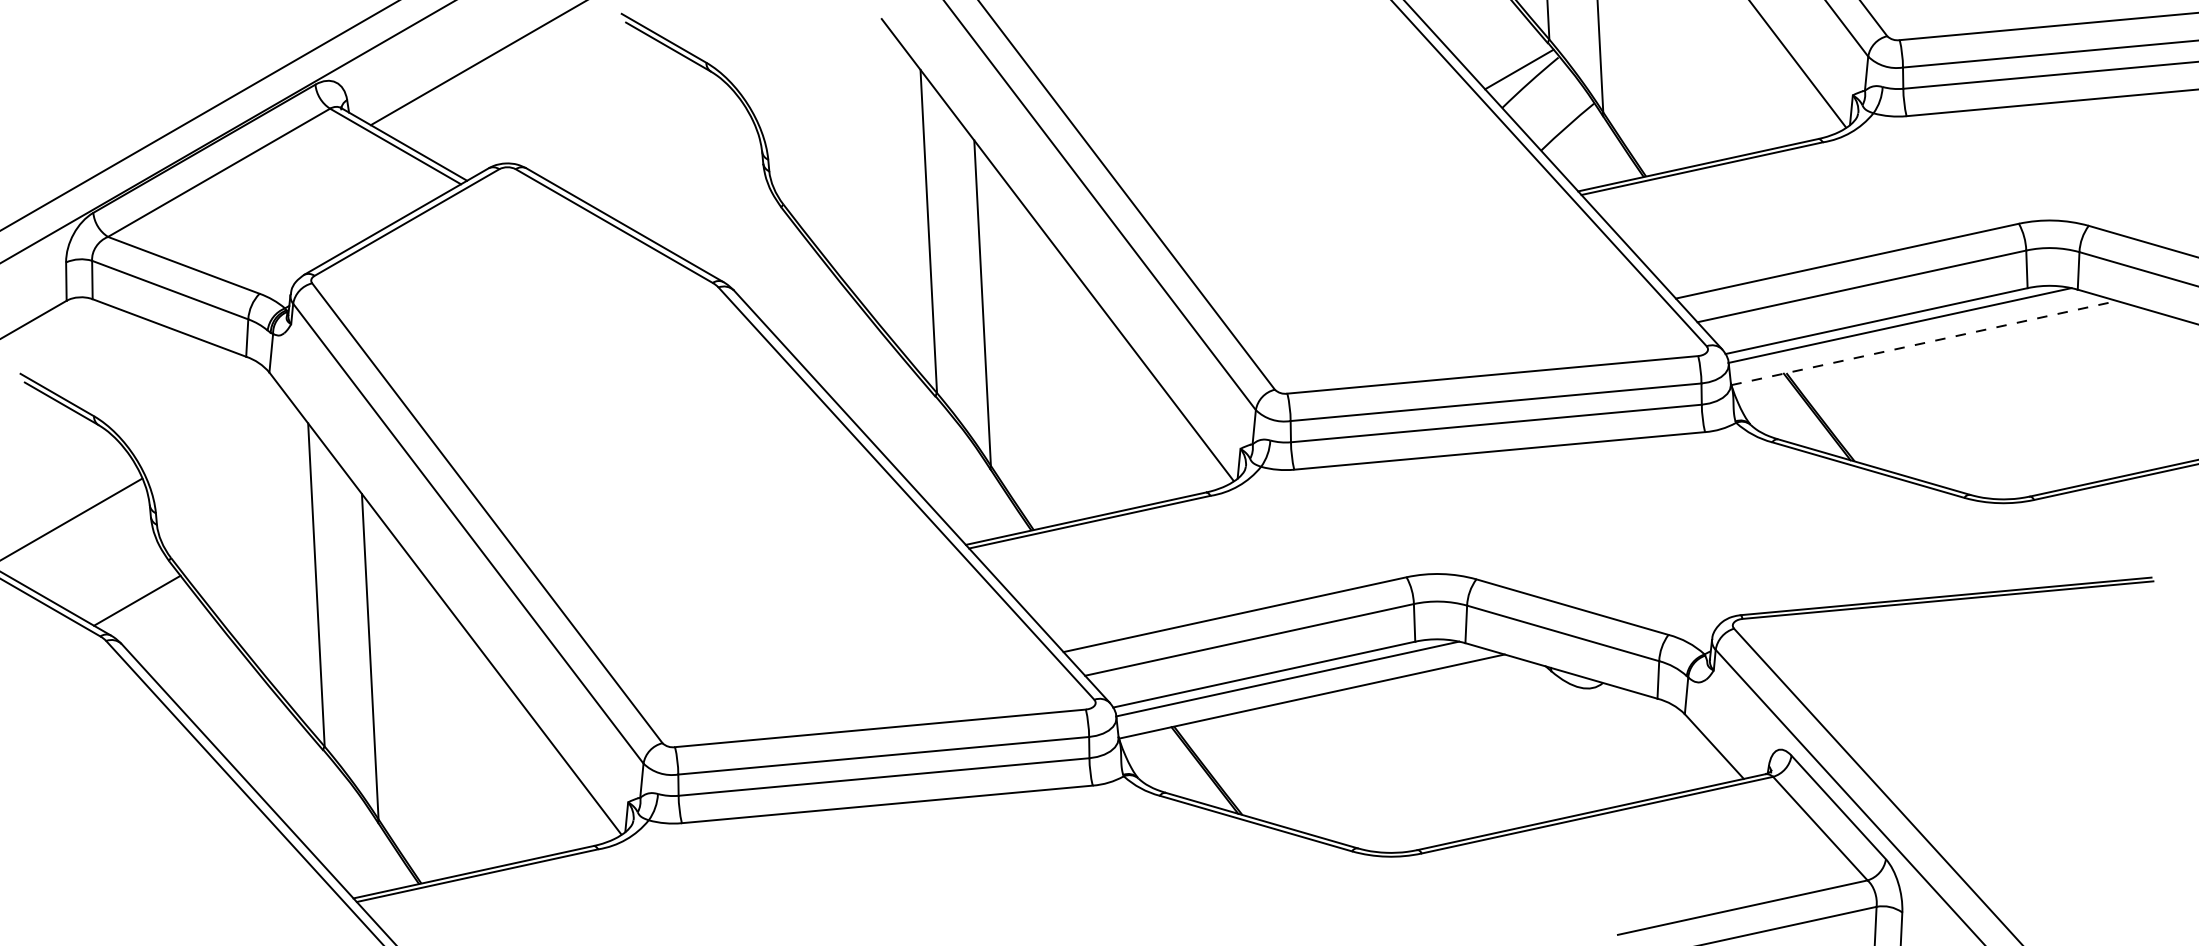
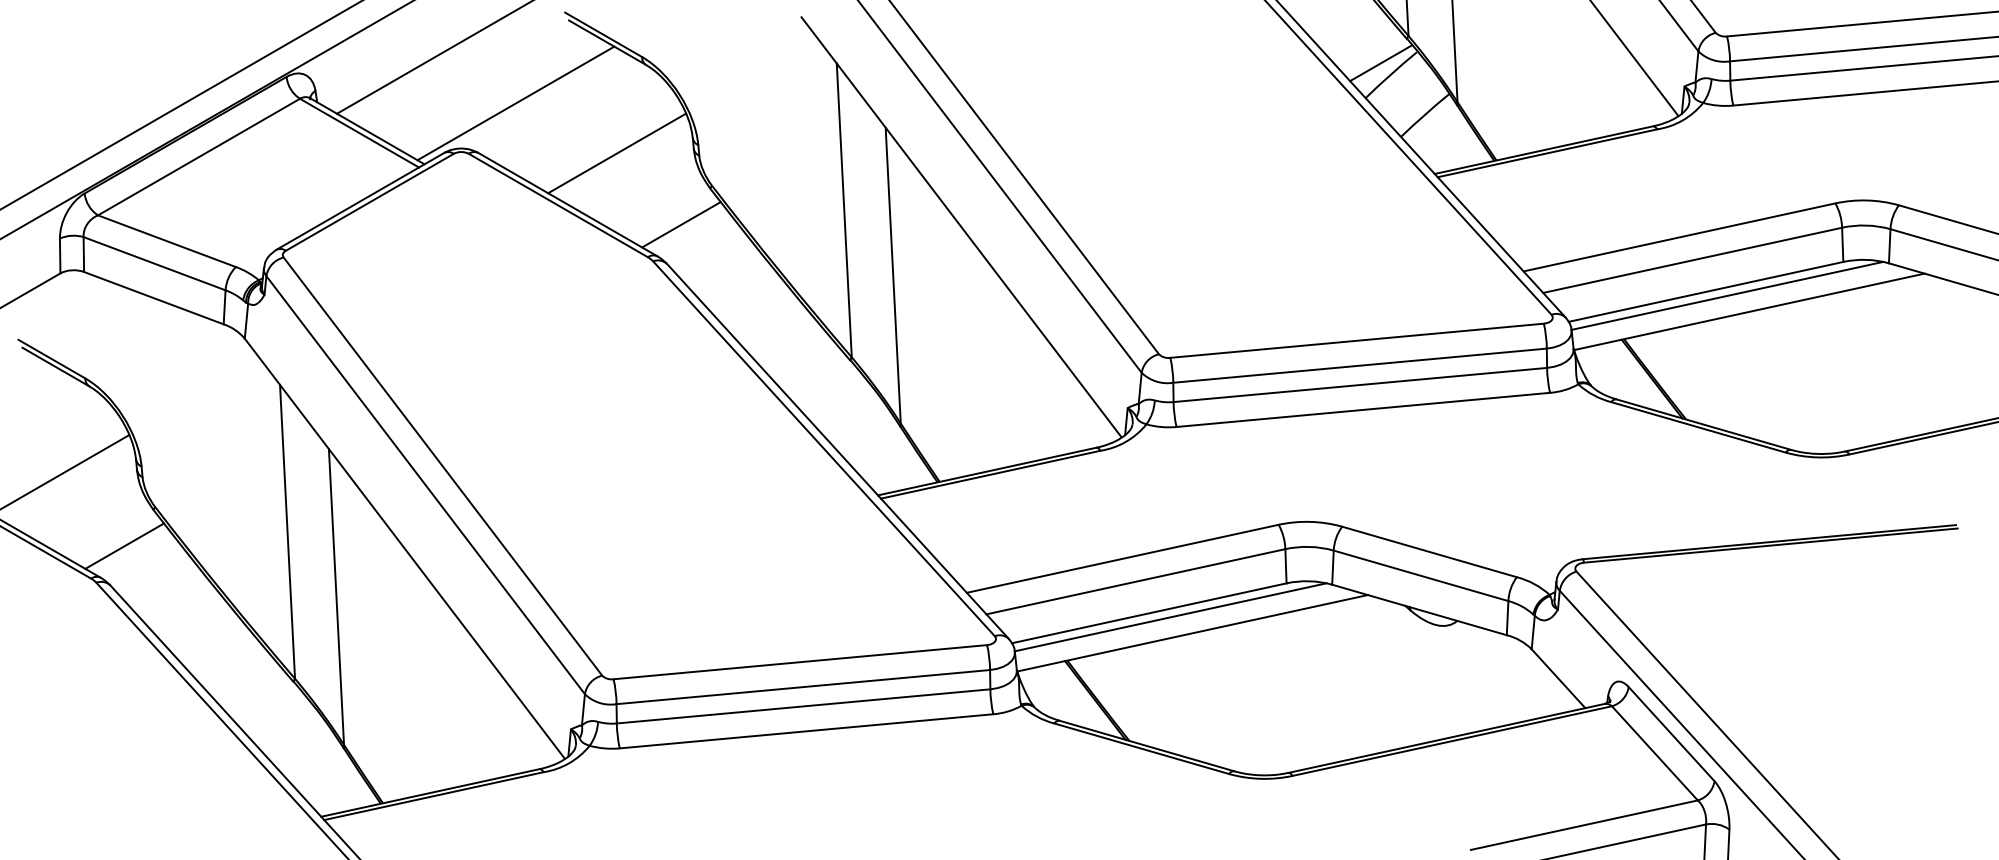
line: (567, 113) -> (515, 103), added
line: (678, 168) -> (616, 153), added
line: (749, 247) -> (681, 224), added
line: (1924, 342) -> (1749, 311), dashed -> solid

